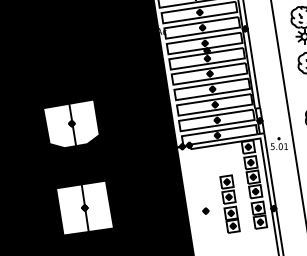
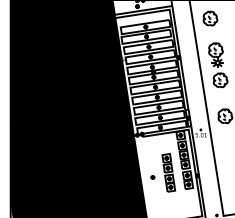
fill: (71, 124) -> (64, 120), added
fill: (85, 208) -> (73, 175), added

